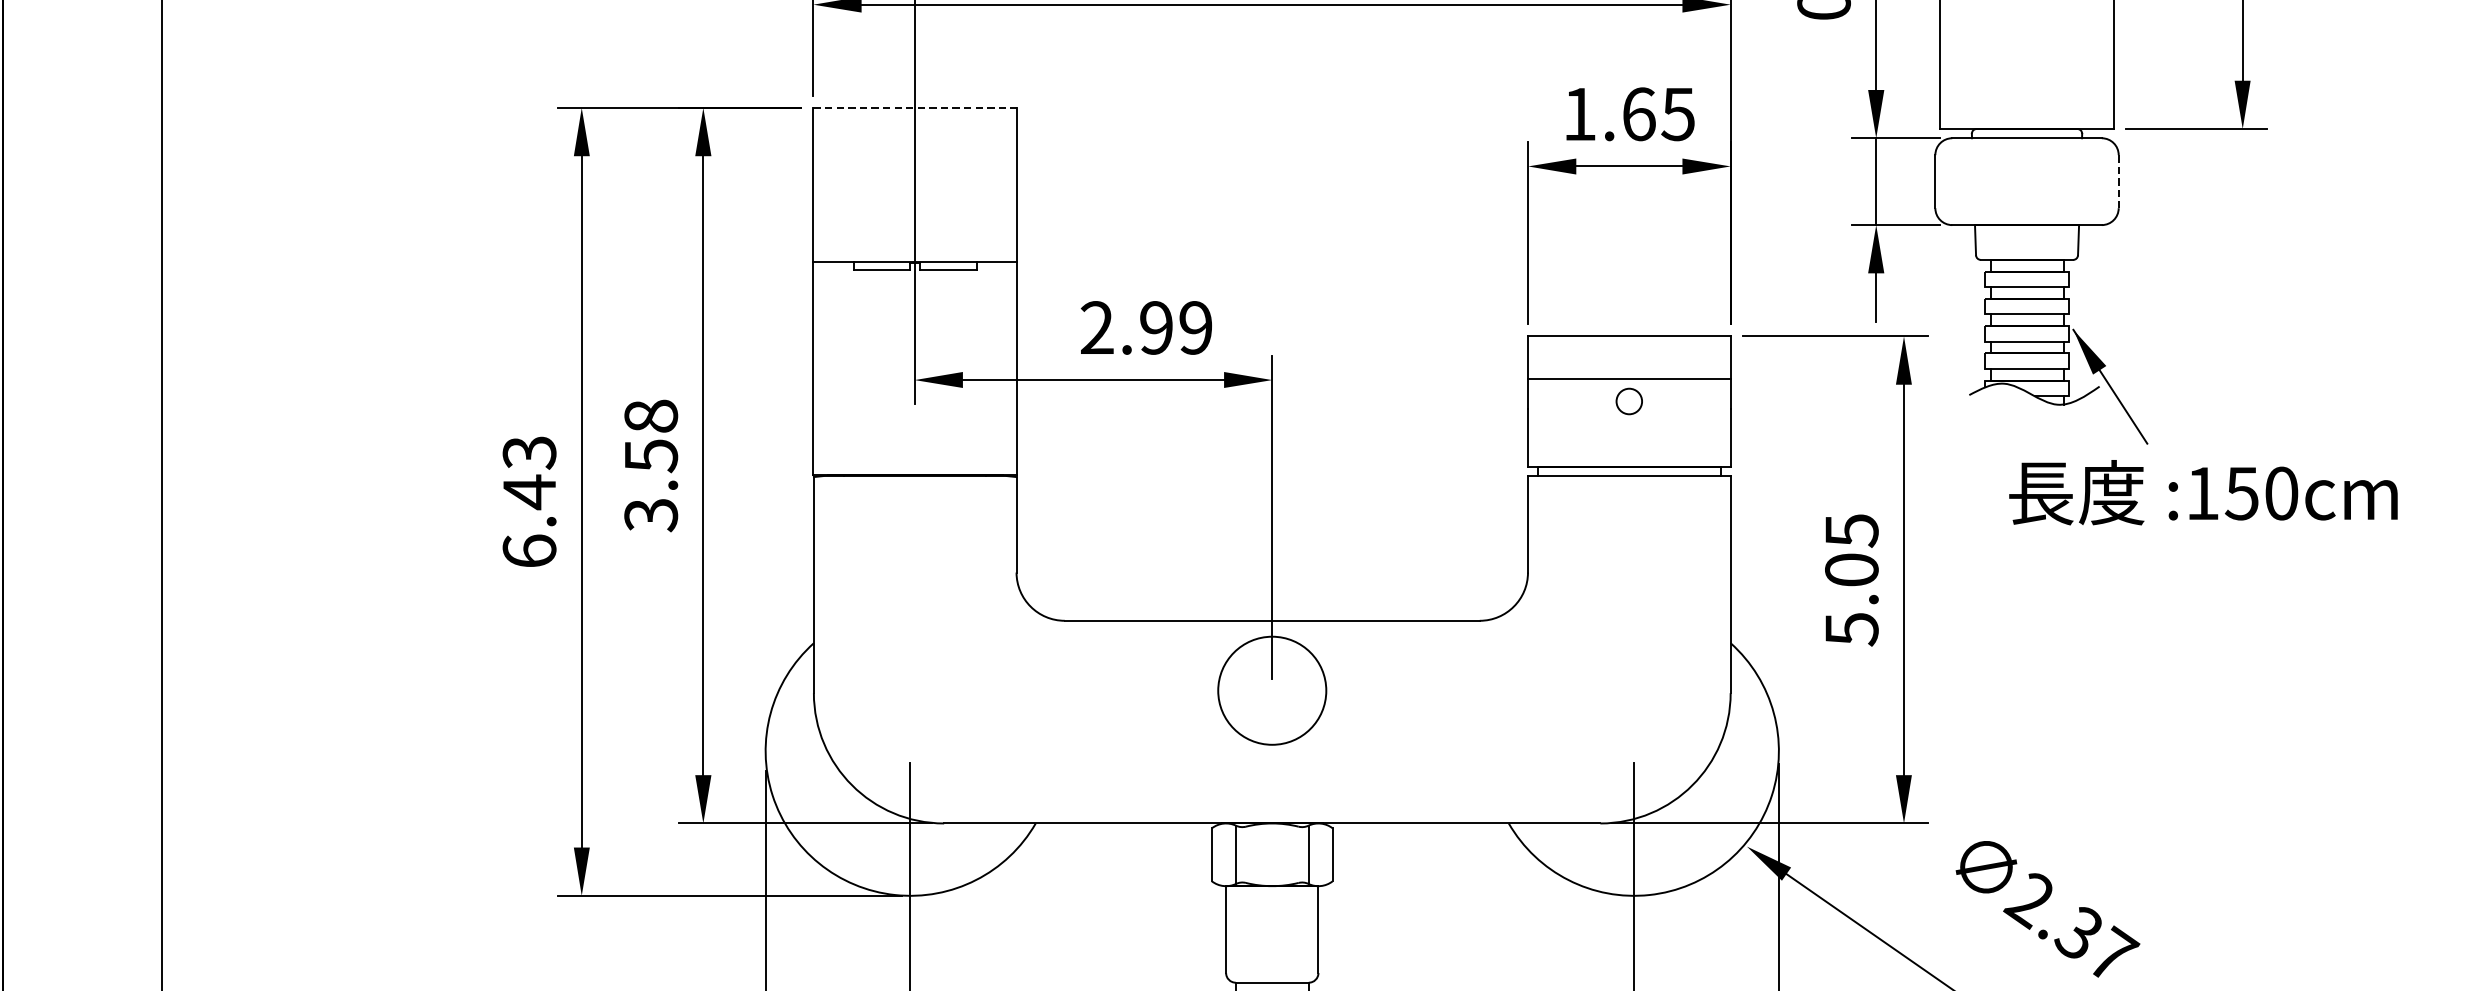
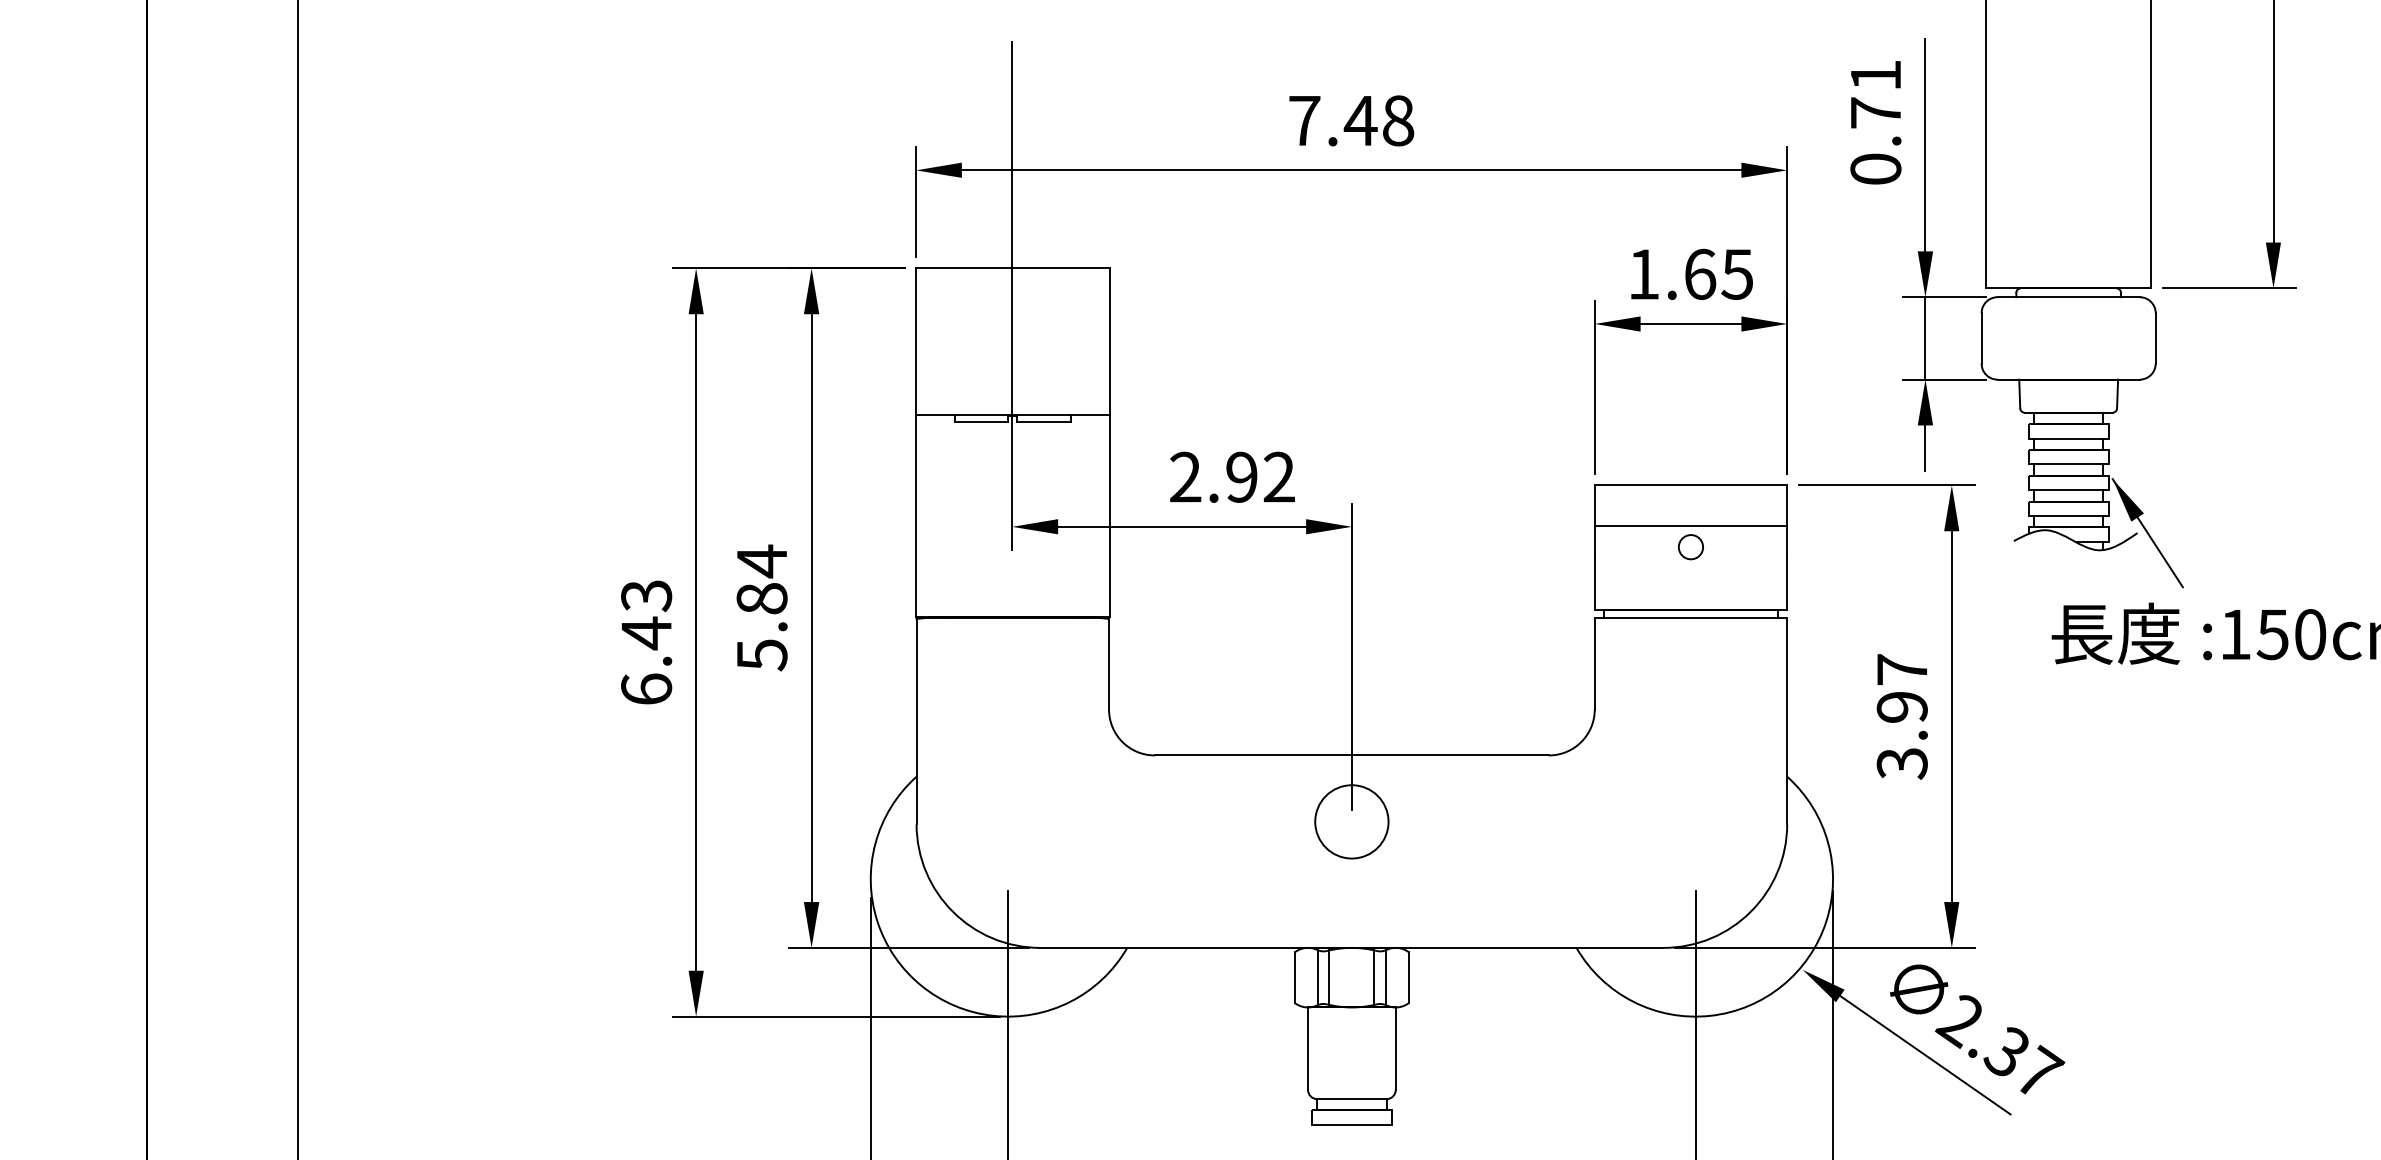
line: (914, 108) -> (1012, 268), dashed -> solid
line: (2118, 181) -> (2155, 338), dashed -> solid
text: (1194, 328) -> (1278, 477), 2.99 -> 2.92
text: (650, 465) -> (761, 607), 3.58 -> 5.84
text: (1851, 579) -> (1901, 716), 5.05 -> 3.97
circle: (1271, 690) -> (1351, 821), size x0.71
line: (1248, 854) -> (1329, 977), added
line: (1296, 854) -> (1374, 977), added
text: (2047, 909) -> (1977, 1029), moved

